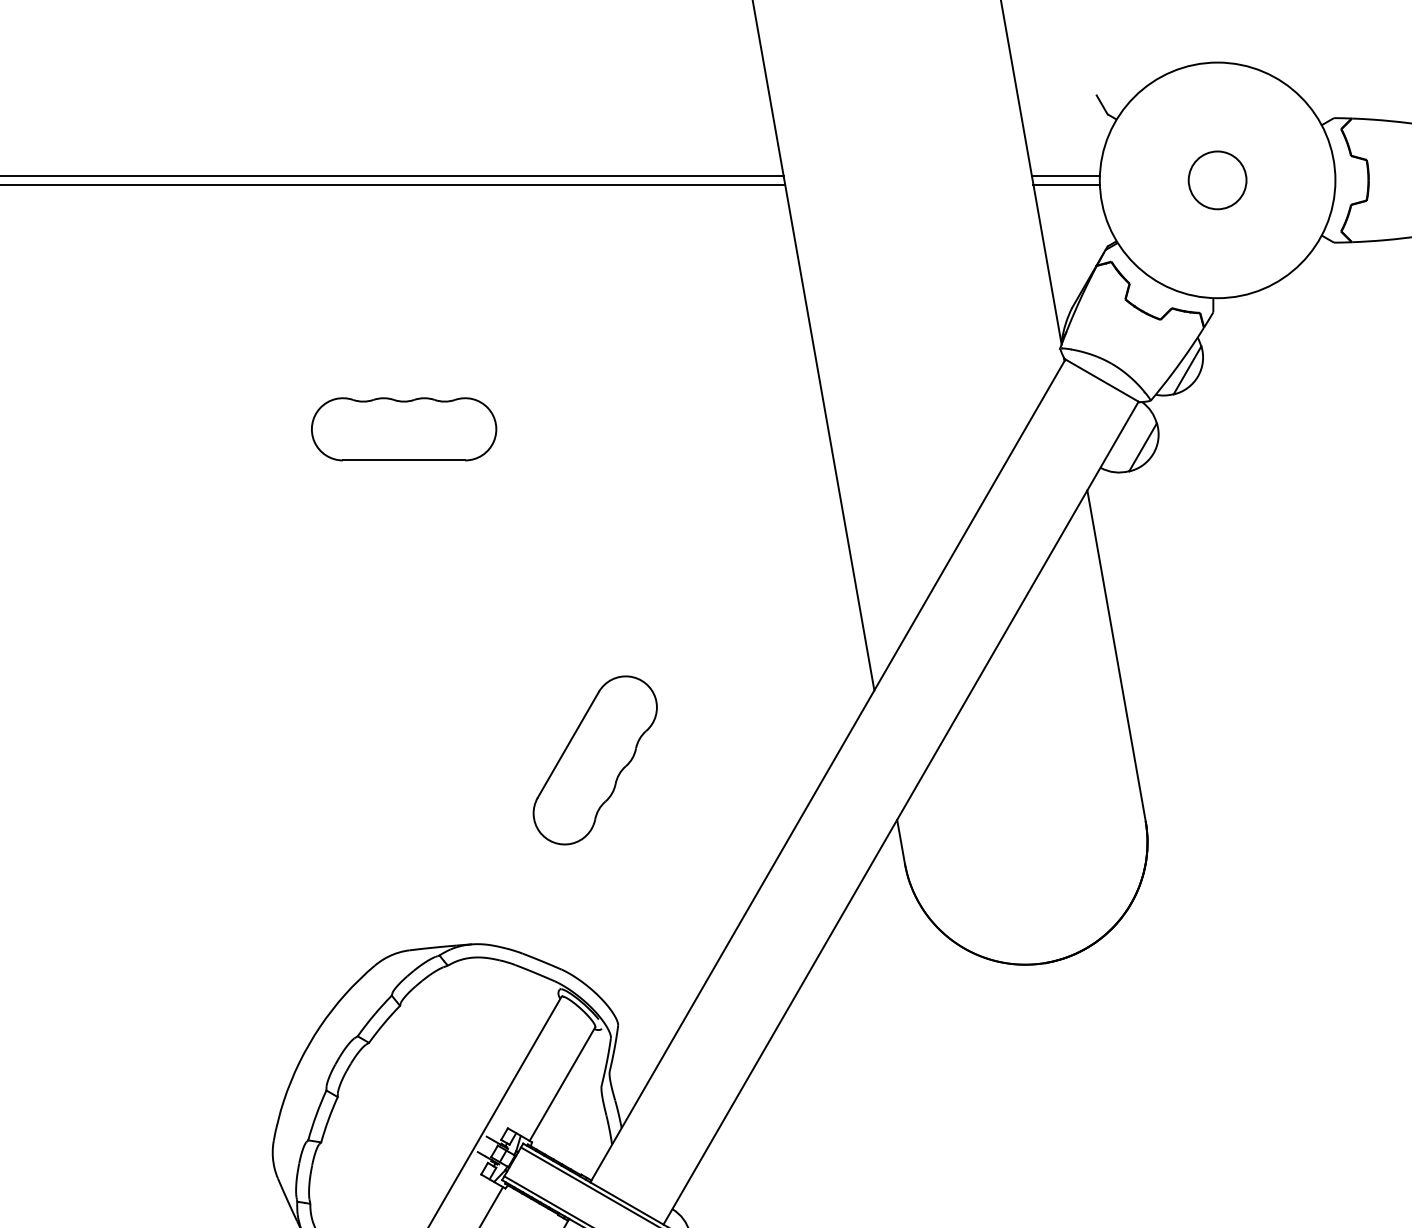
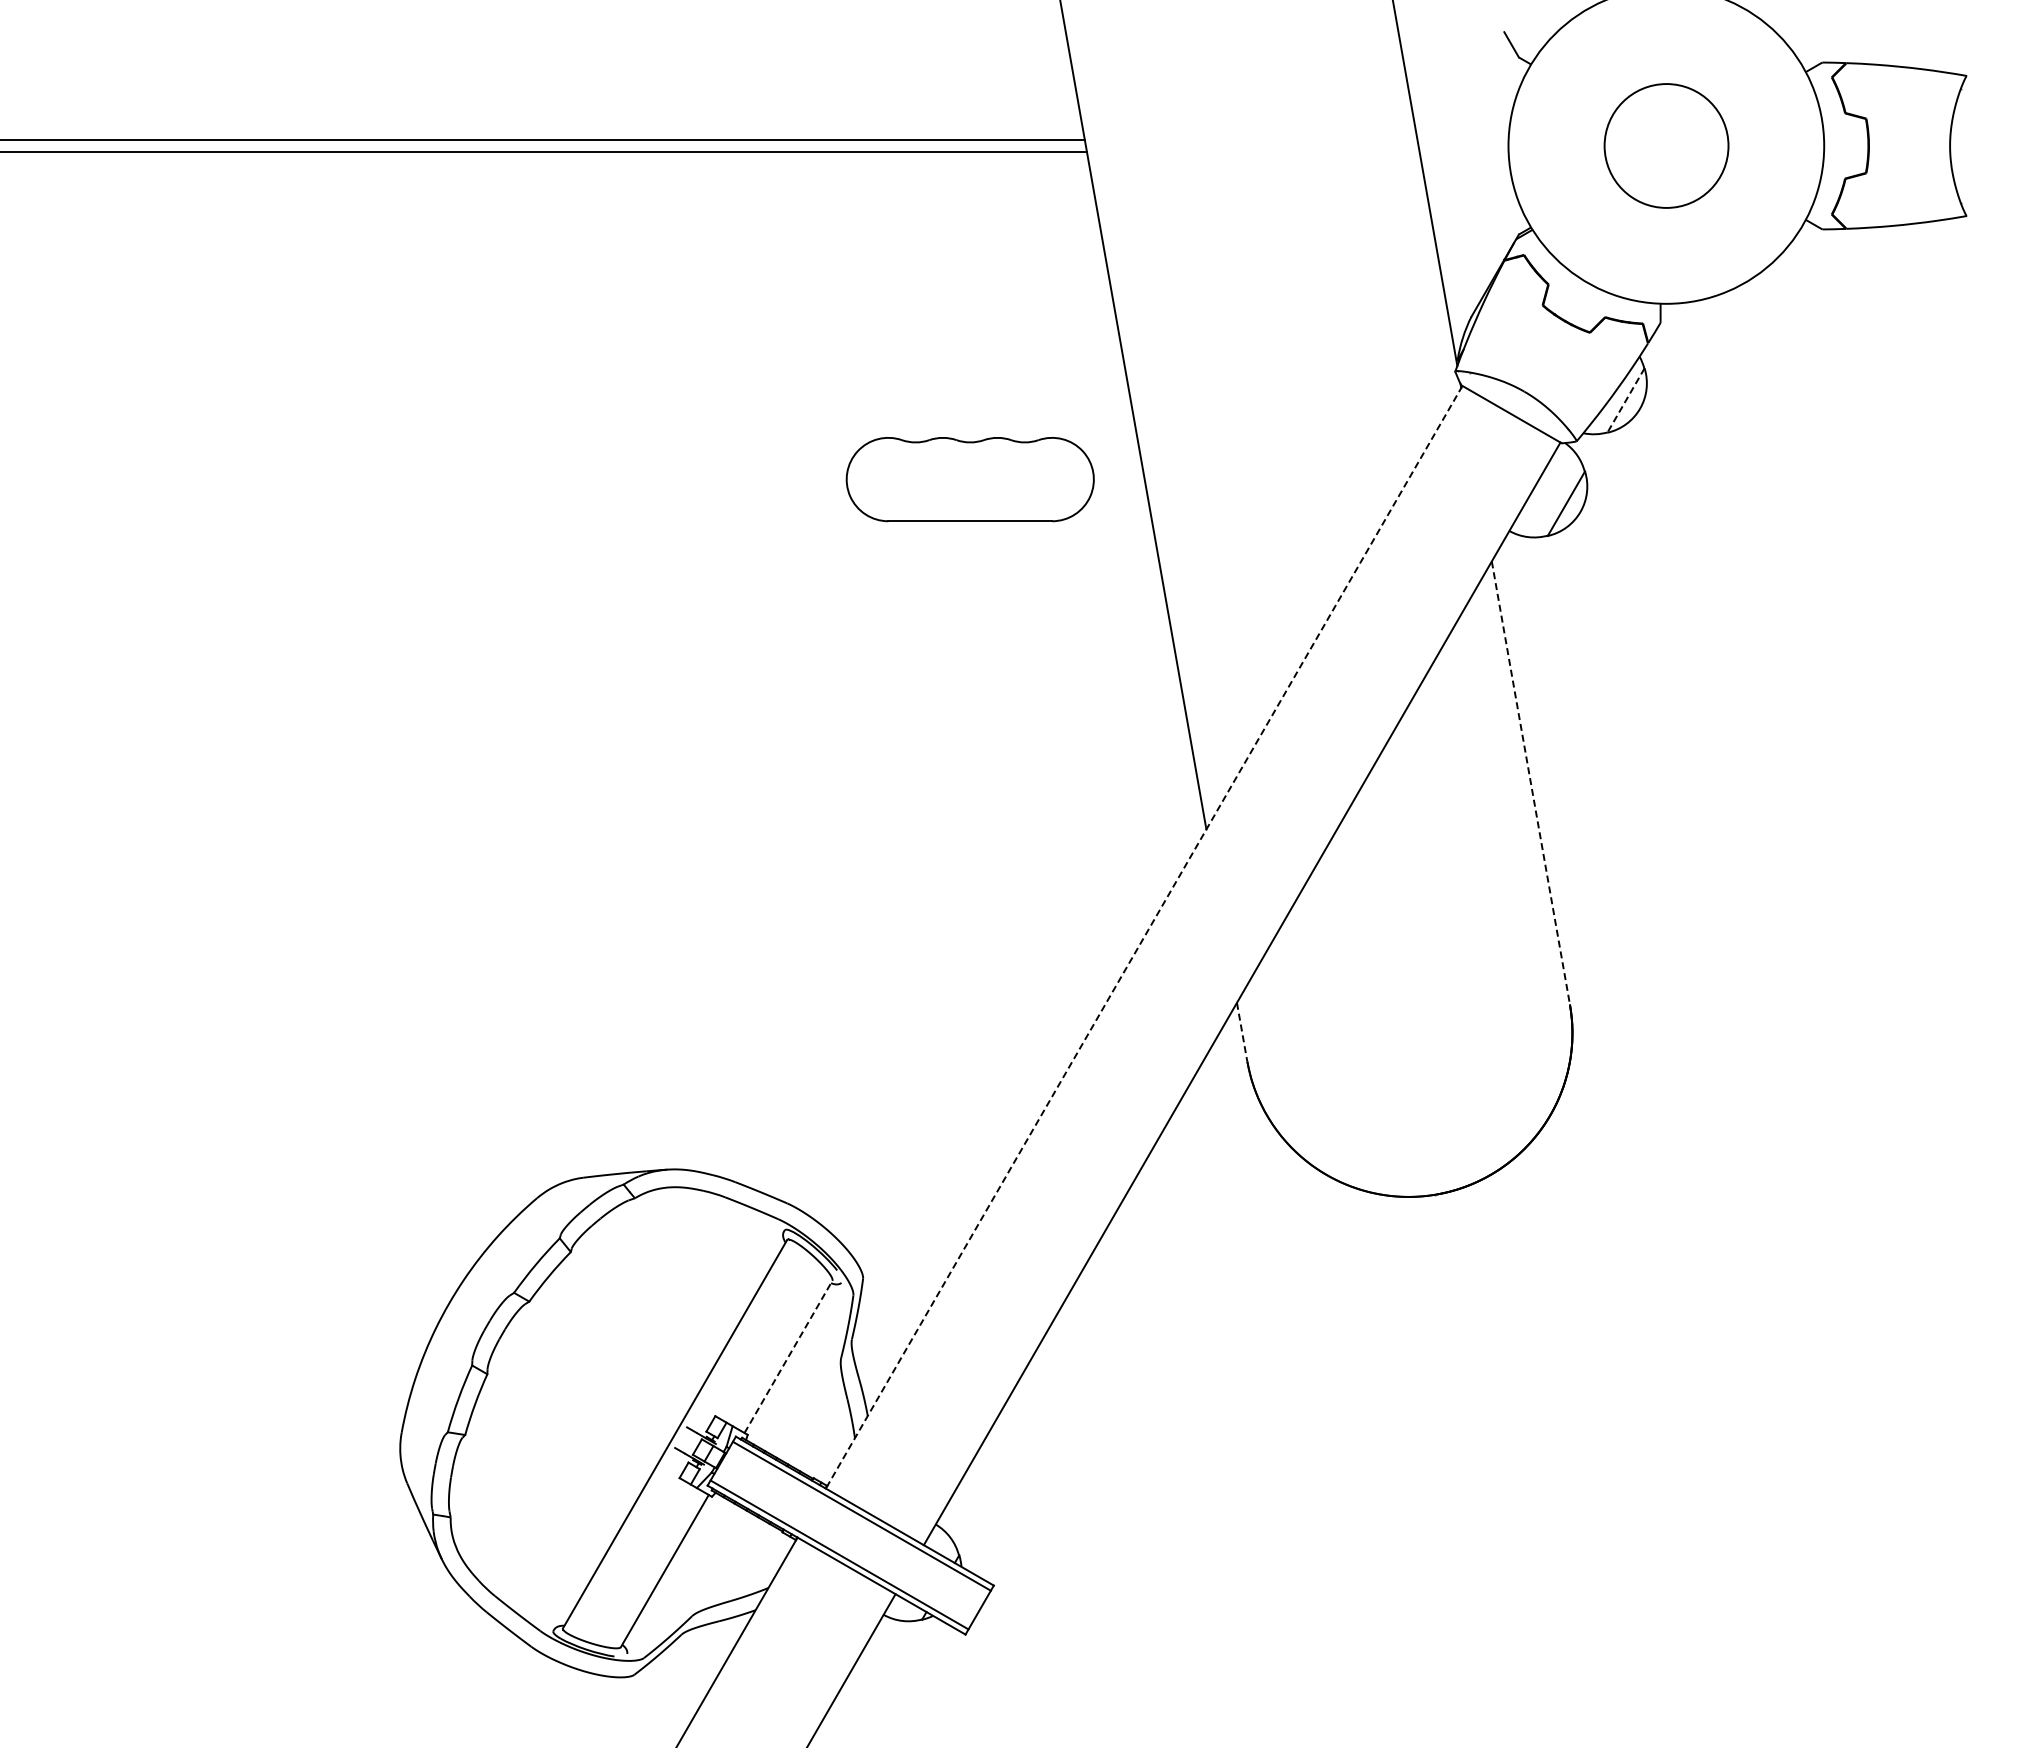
line: (1065, 176) -> (1462, 140), removed
circle: (1216, 180) -> (1665, 145), size x1.6
line: (1066, 184) -> (1463, 151), removed
line: (1187, 371) -> (1625, 401), solid -> dashed
part: (403, 429) -> (969, 479), moved
line: (1116, 656) -> (1530, 783), solid -> dashed
part: (594, 759) -> (831, 922), removed
line: (828, 771) -> (1144, 937), solid -> dashed
line: (901, 841) -> (1242, 1032), solid -> dashed
line: (562, 1083) -> (788, 1356), solid -> dashed

